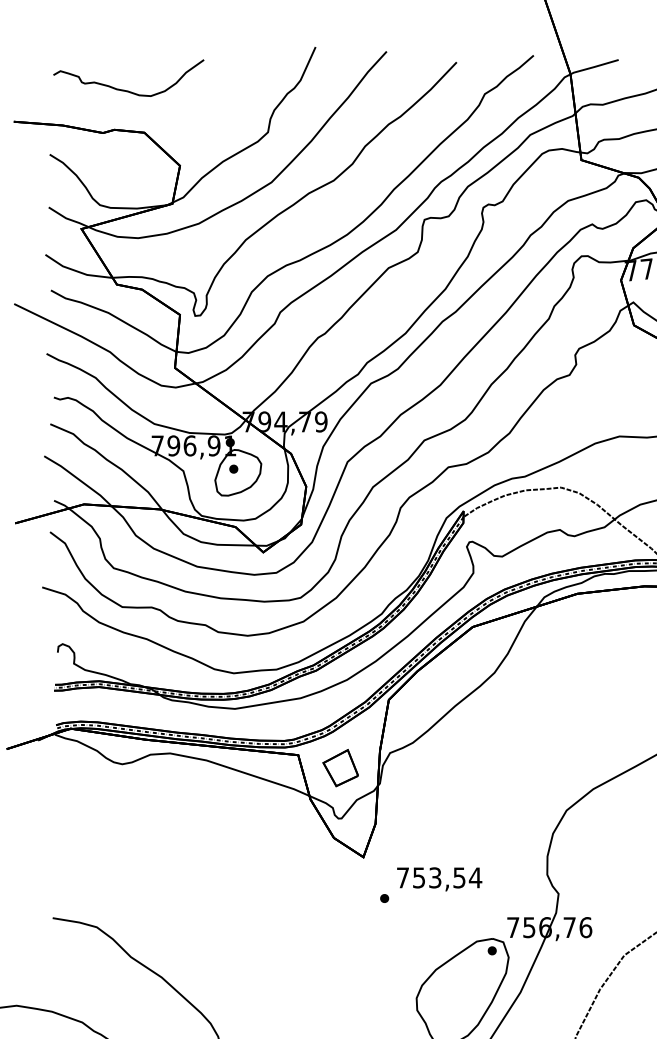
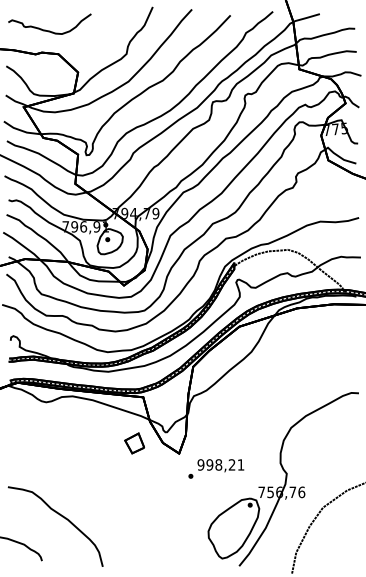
part: (340, 768) -> (134, 443), moved
text: (438, 877) -> (220, 464), 753,54 -> 998,21

